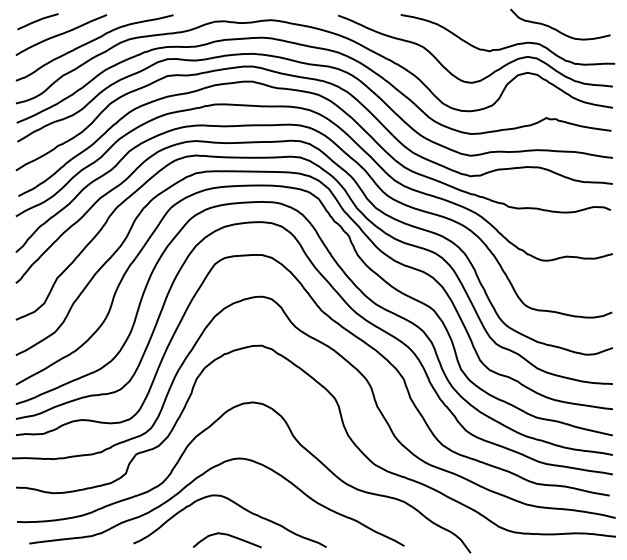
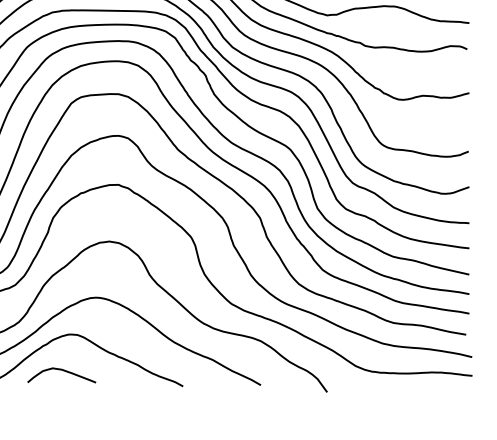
curve: (226, 535) -> (61, 370), moved

